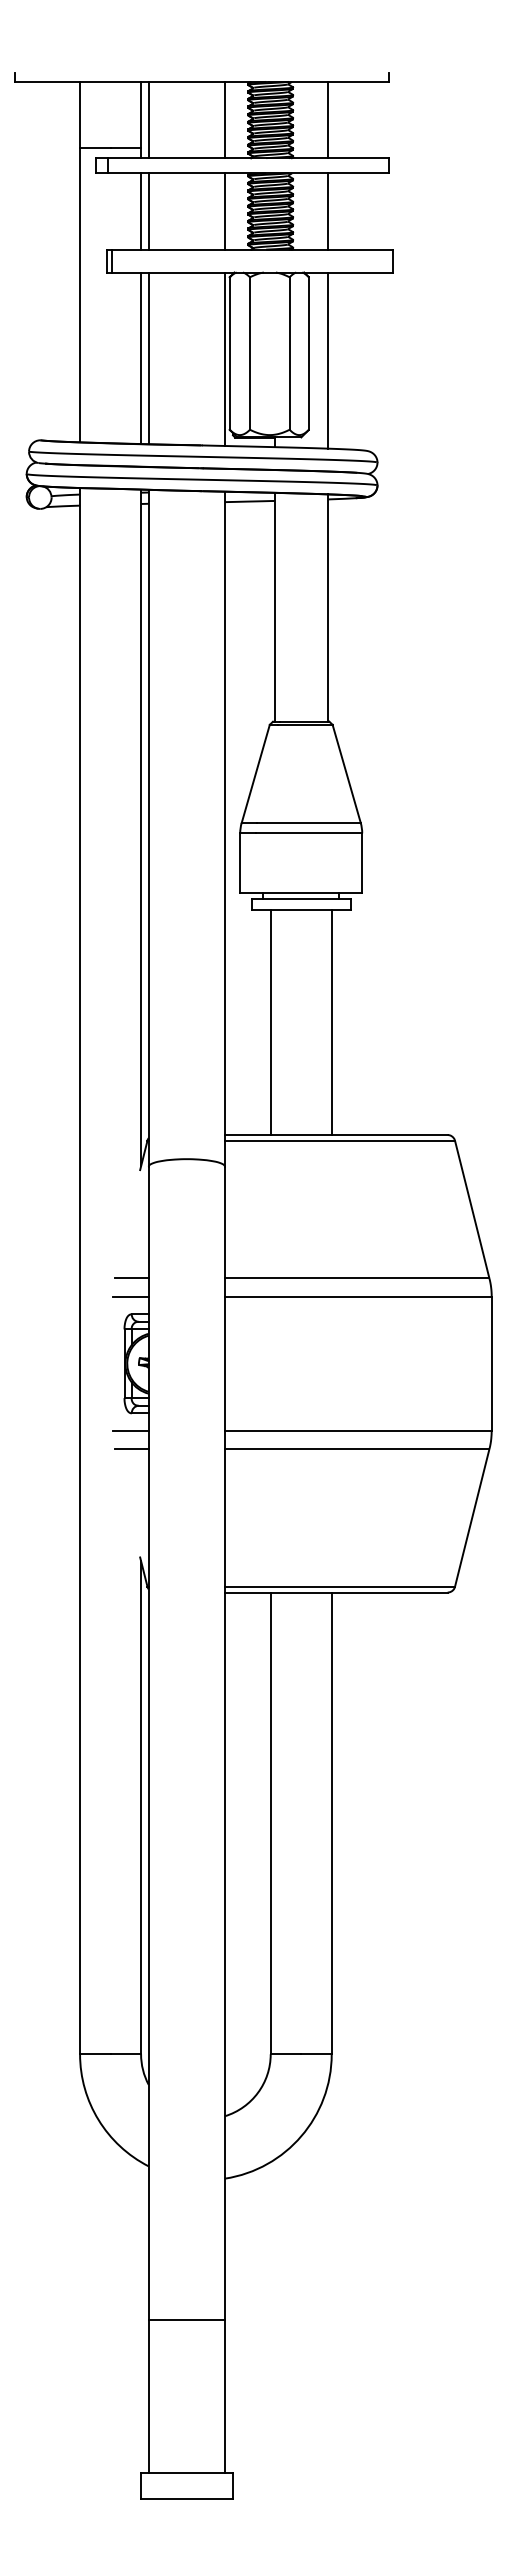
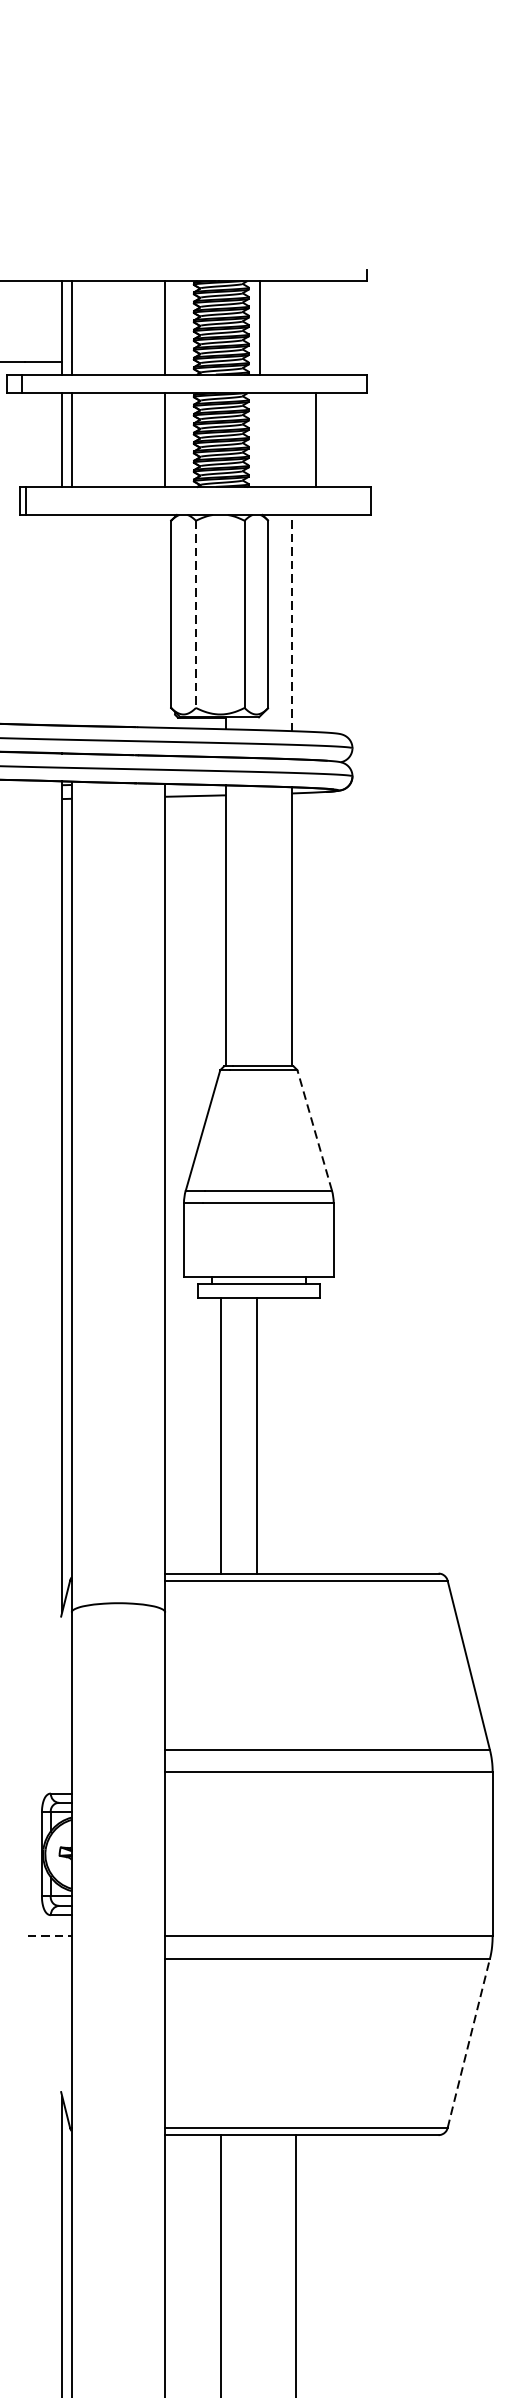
line: (327, 119) -> (259, 327), moved
line: (327, 211) -> (315, 440), moved
line: (250, 354) -> (196, 615), solid -> dashed
line: (141, 358) -> (62, 620), removed
line: (148, 358) -> (71, 620), removed
line: (224, 359) -> (164, 621), removed
line: (327, 360) -> (291, 622), solid -> dashed
line: (346, 773) -> (314, 1129), solid -> dashed
line: (331, 1022) -> (256, 1435), moved
line: (131, 1278) -> (50, 1749), removed
line: (130, 1296) -> (49, 1771), removed
line: (130, 1430) -> (49, 1936), solid -> dashed
line: (131, 1449) -> (50, 1959), removed
line: (472, 1518) -> (469, 2044), solid -> dashed

